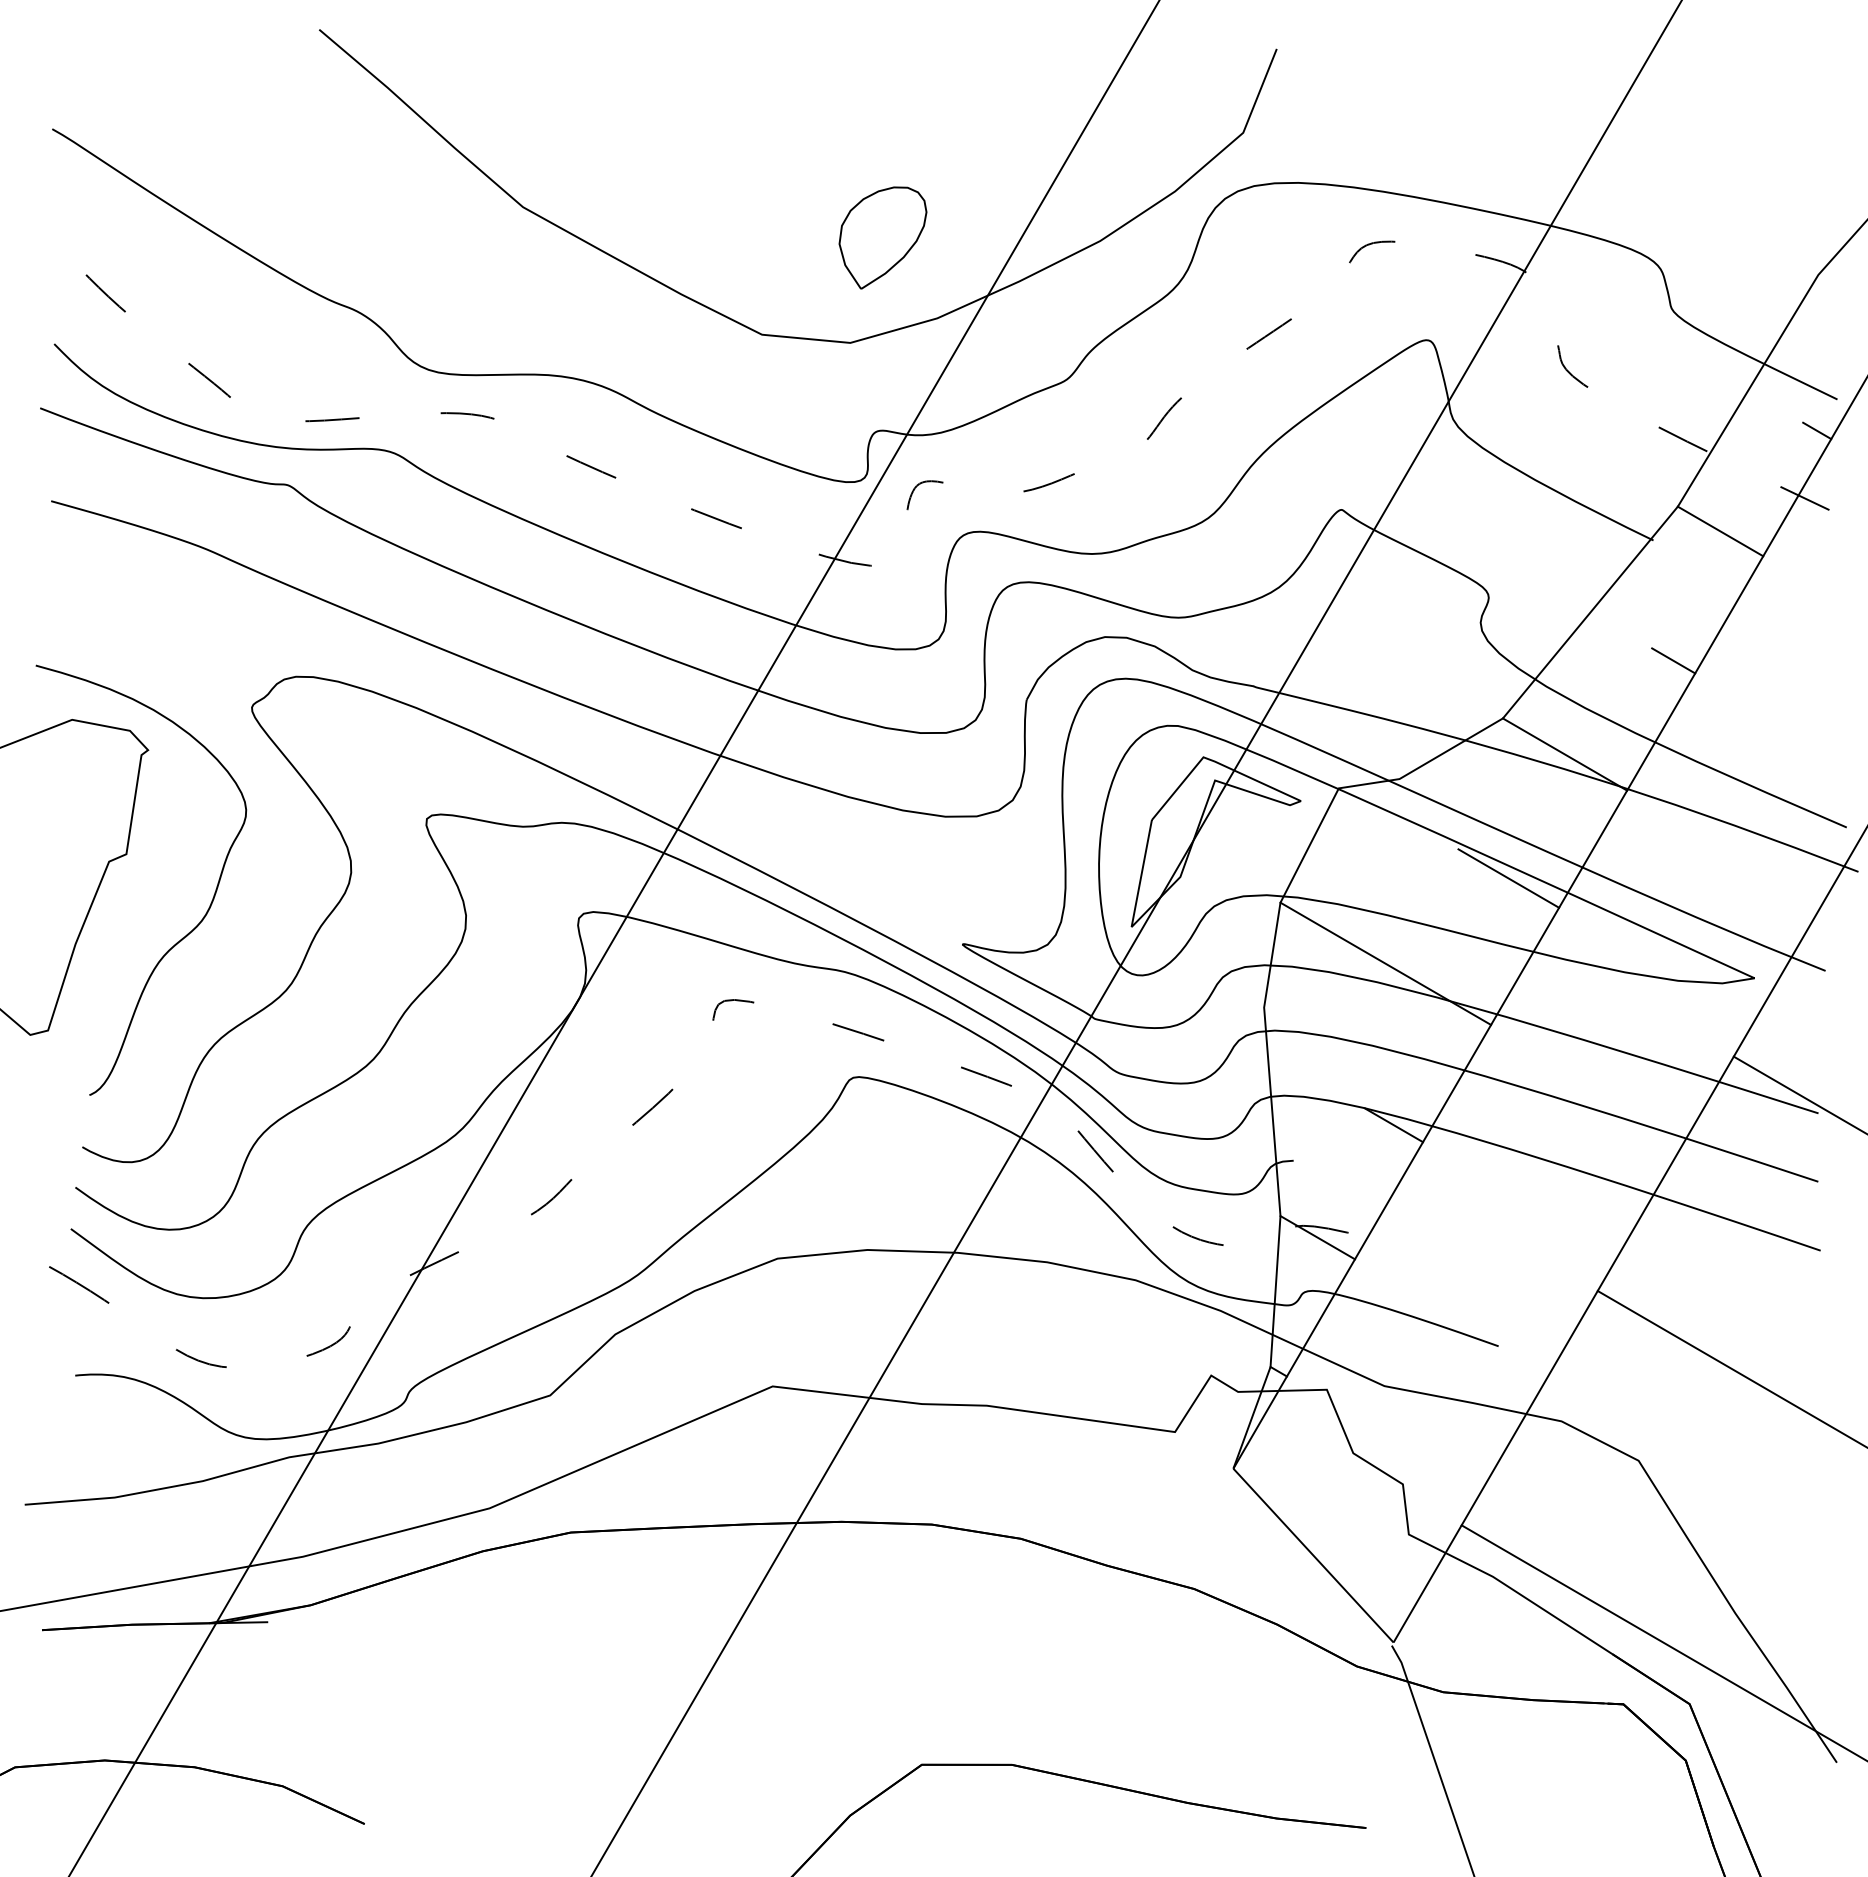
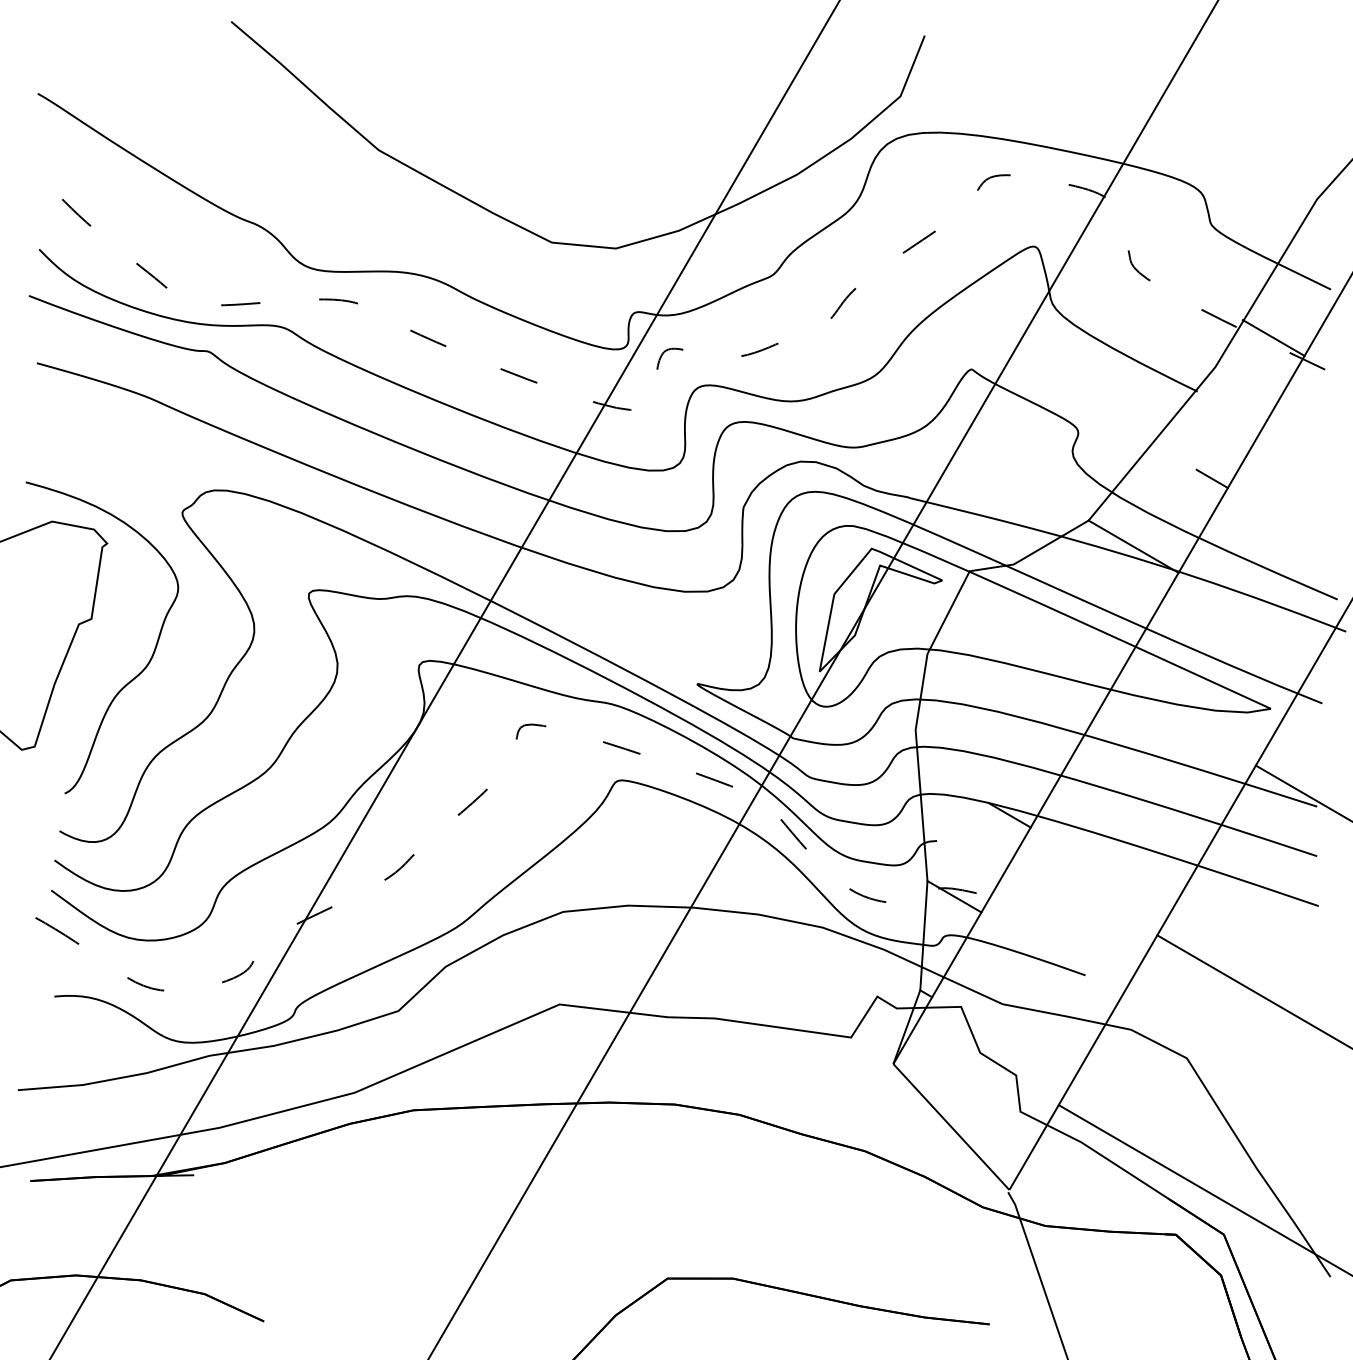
part: (882, 237) -> (639, 172), removed
line: (1817, 430) -> (1316, 312), removed
line: (1720, 531) -> (1273, 338), moved
line: (1508, 878) -> (1092, 636), removed
line: (1385, 963) -> (1003, 698), removed

